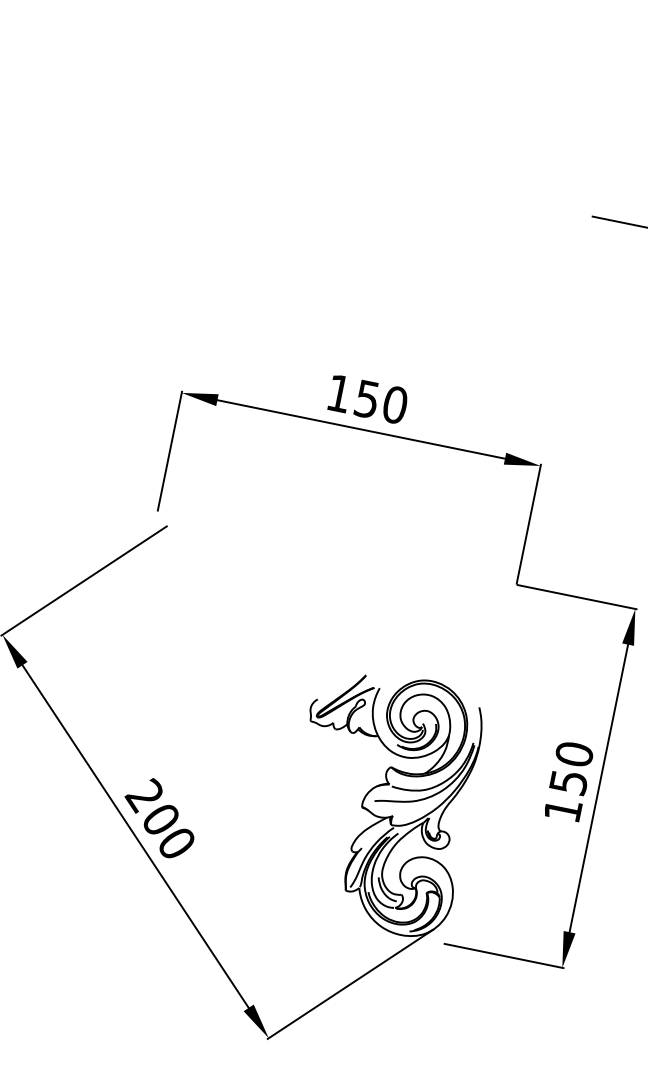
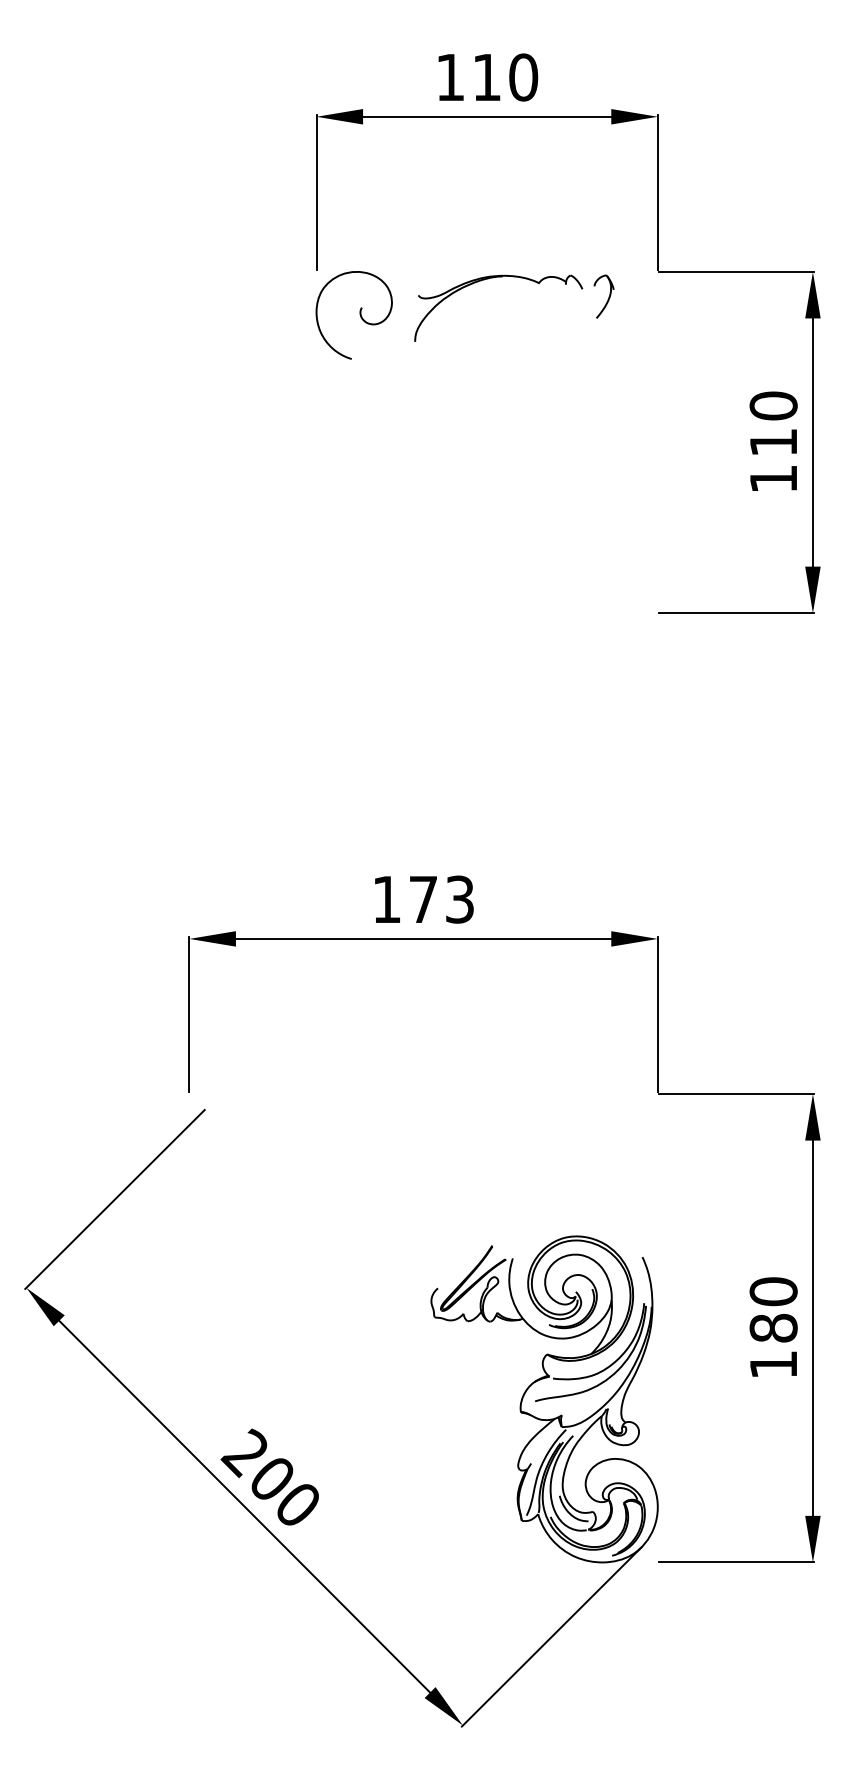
text: (381, 402) -> (441, 899), 150 -> 173
text: (568, 781) -> (773, 1327), 150 -> 180

